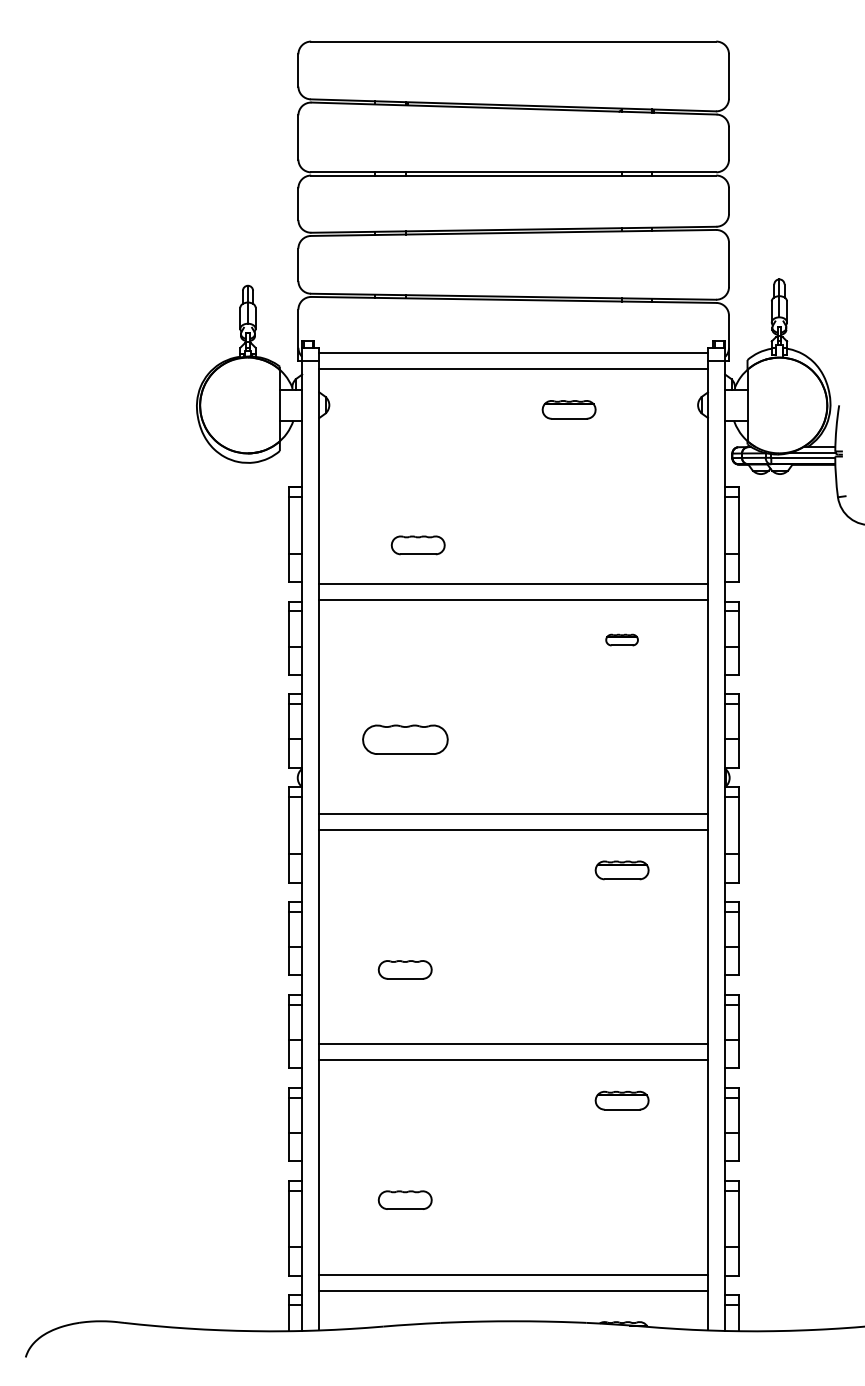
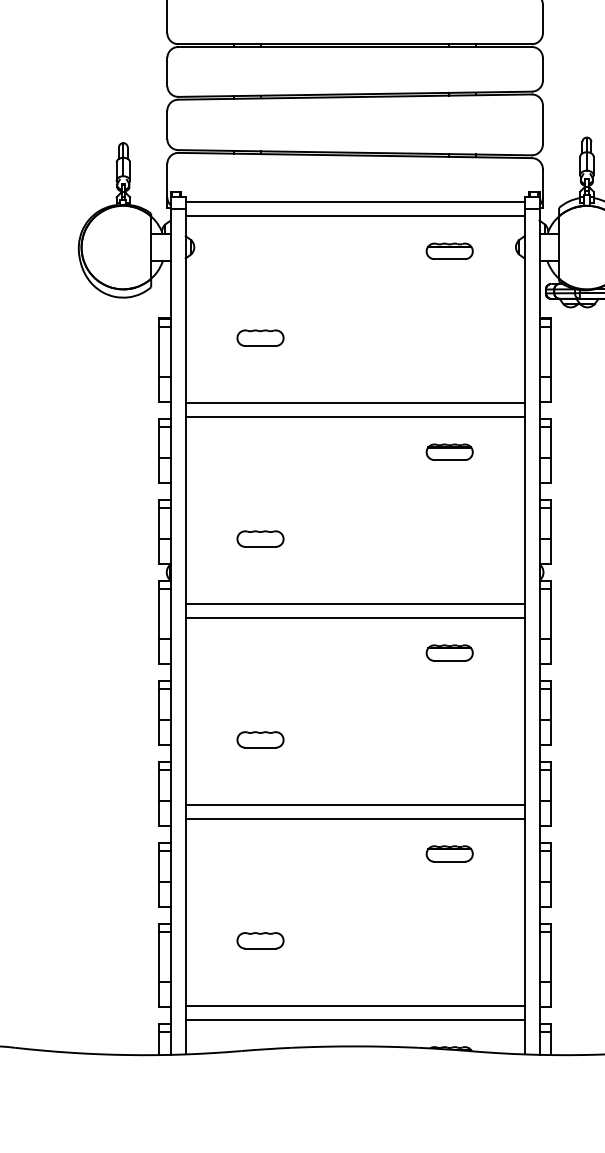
part: (568, 409) -> (449, 251), moved
part: (417, 545) -> (259, 338), moved
part: (621, 639) -> (449, 451), size x1.67
part: (404, 739) -> (259, 538), size x0.62

